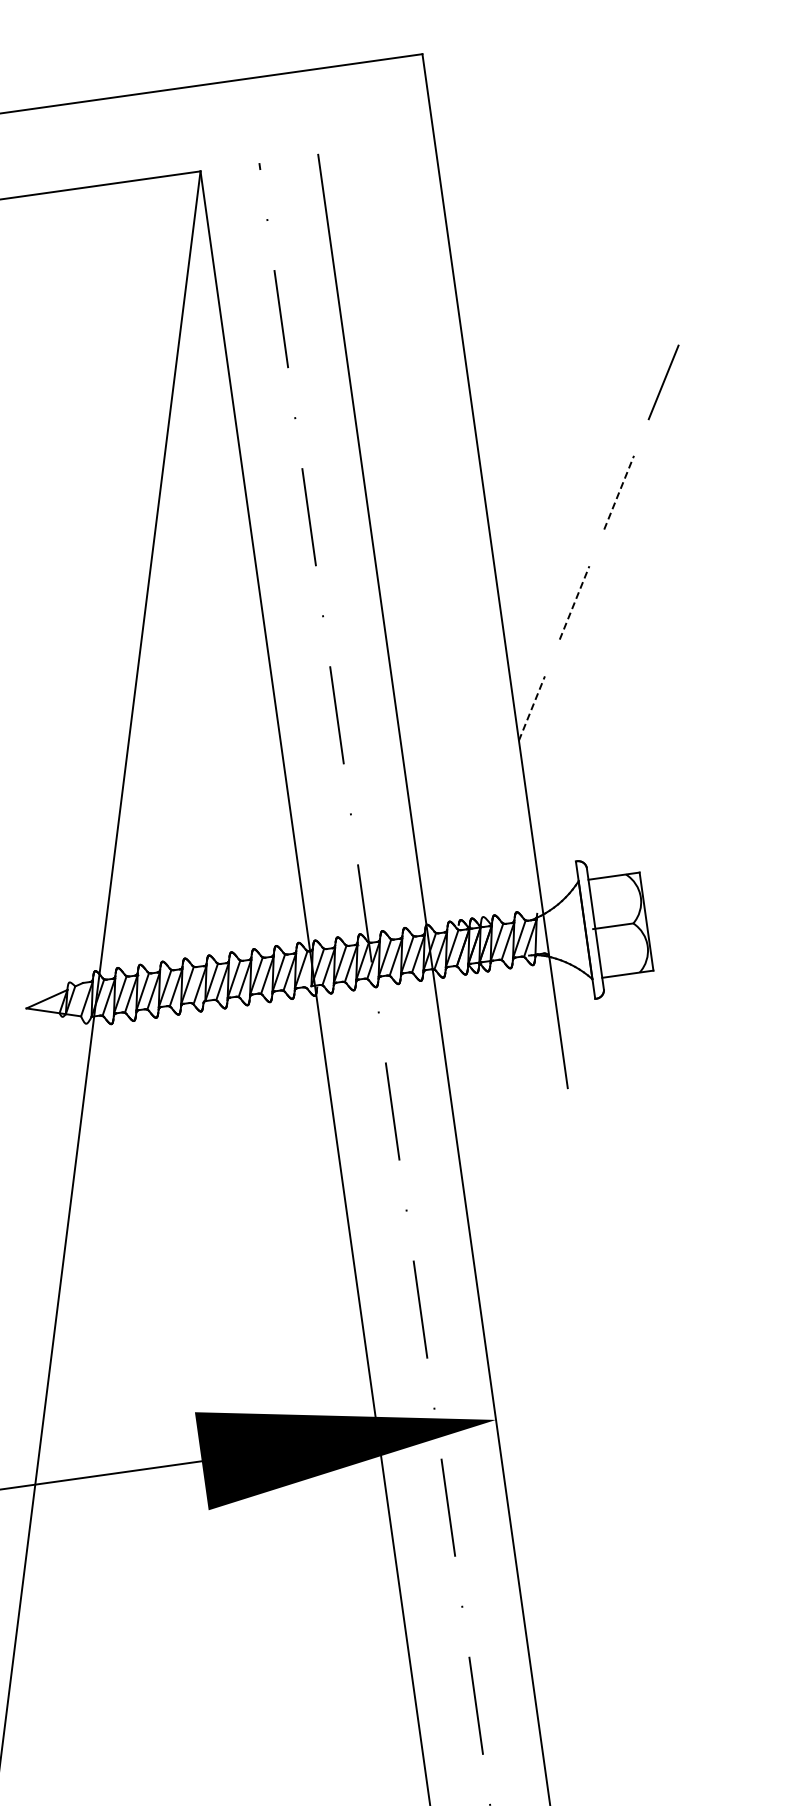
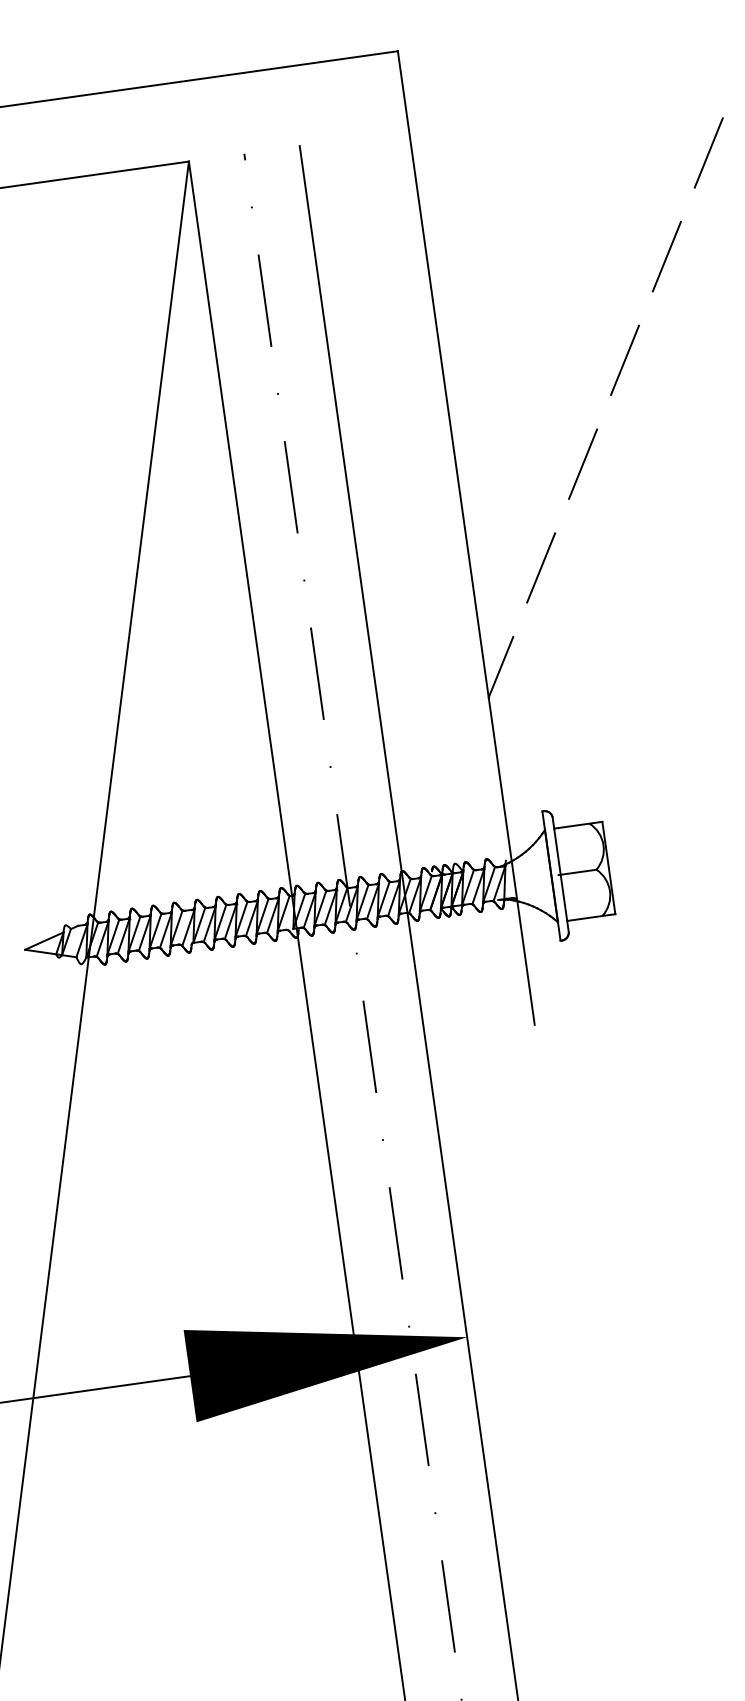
line: (752, 162) -> (708, 153), added
line: (708, 272) -> (667, 256), added
line: (619, 492) -> (583, 463), dashed -> solid
line: (574, 602) -> (541, 567), dashed -> solid
line: (531, 708) -> (500, 667), dashed -> solid

